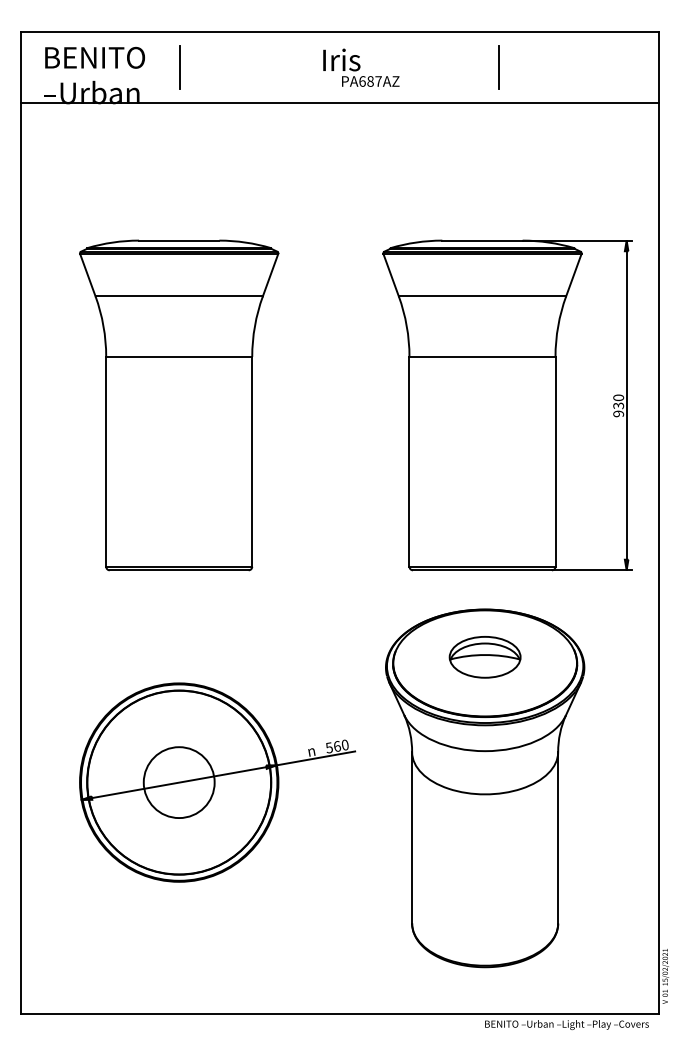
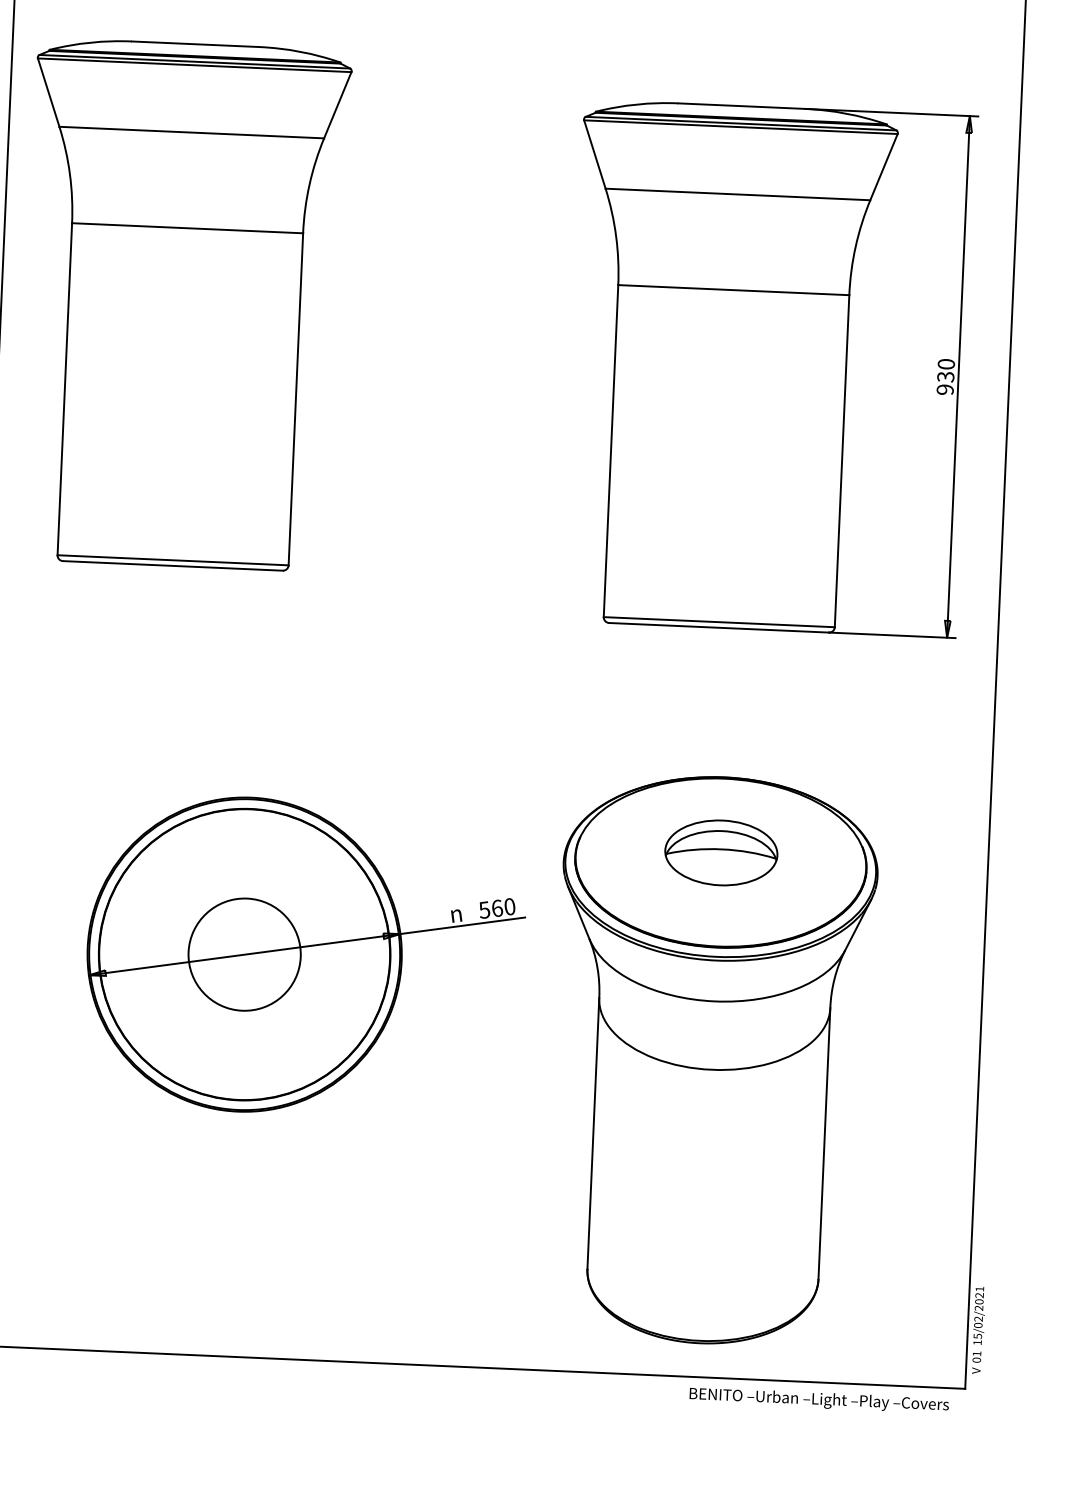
part: (179, 405) -> (184, 305), moved
part: (507, 405) -> (769, 368), moved
part: (217, 782) -> (305, 957), moved
part: (485, 788) -> (712, 1060), moved

